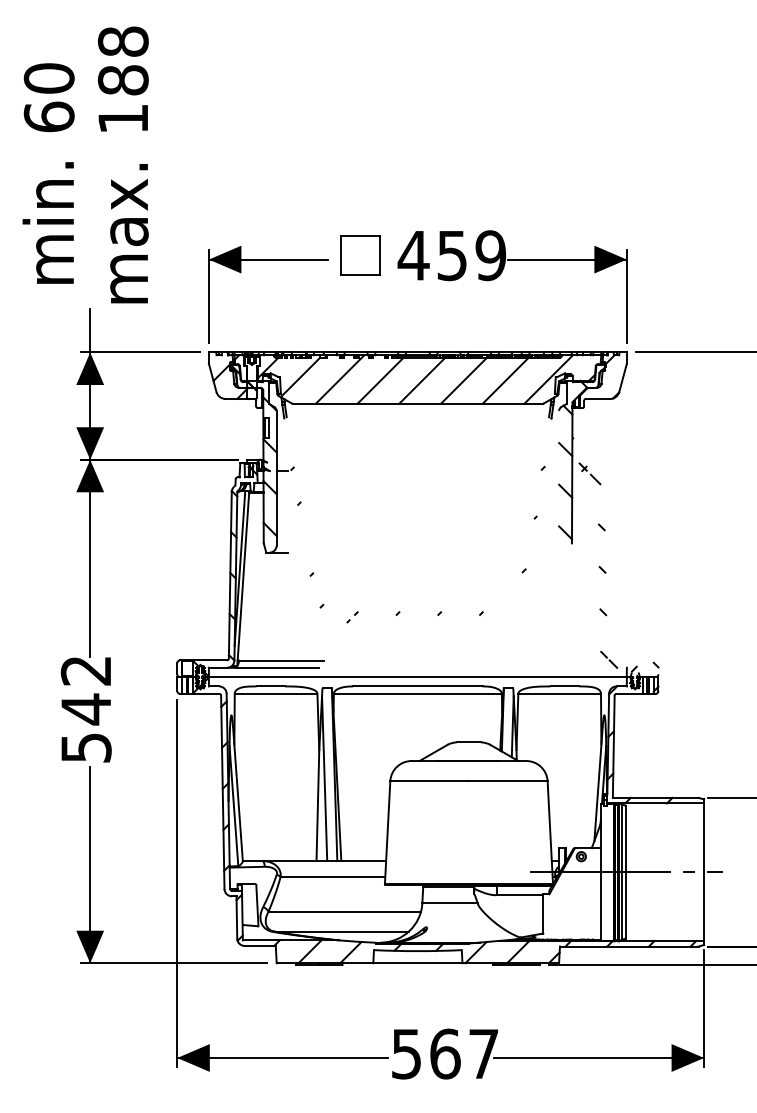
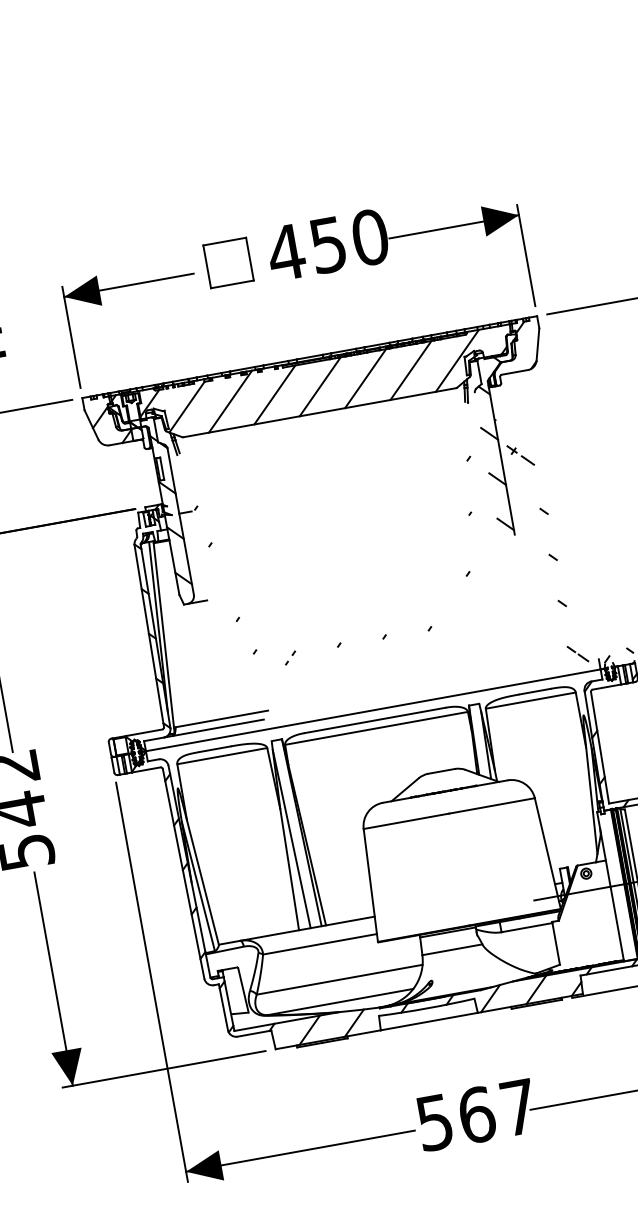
text: (490, 255) -> (369, 237), 459 -> 450

